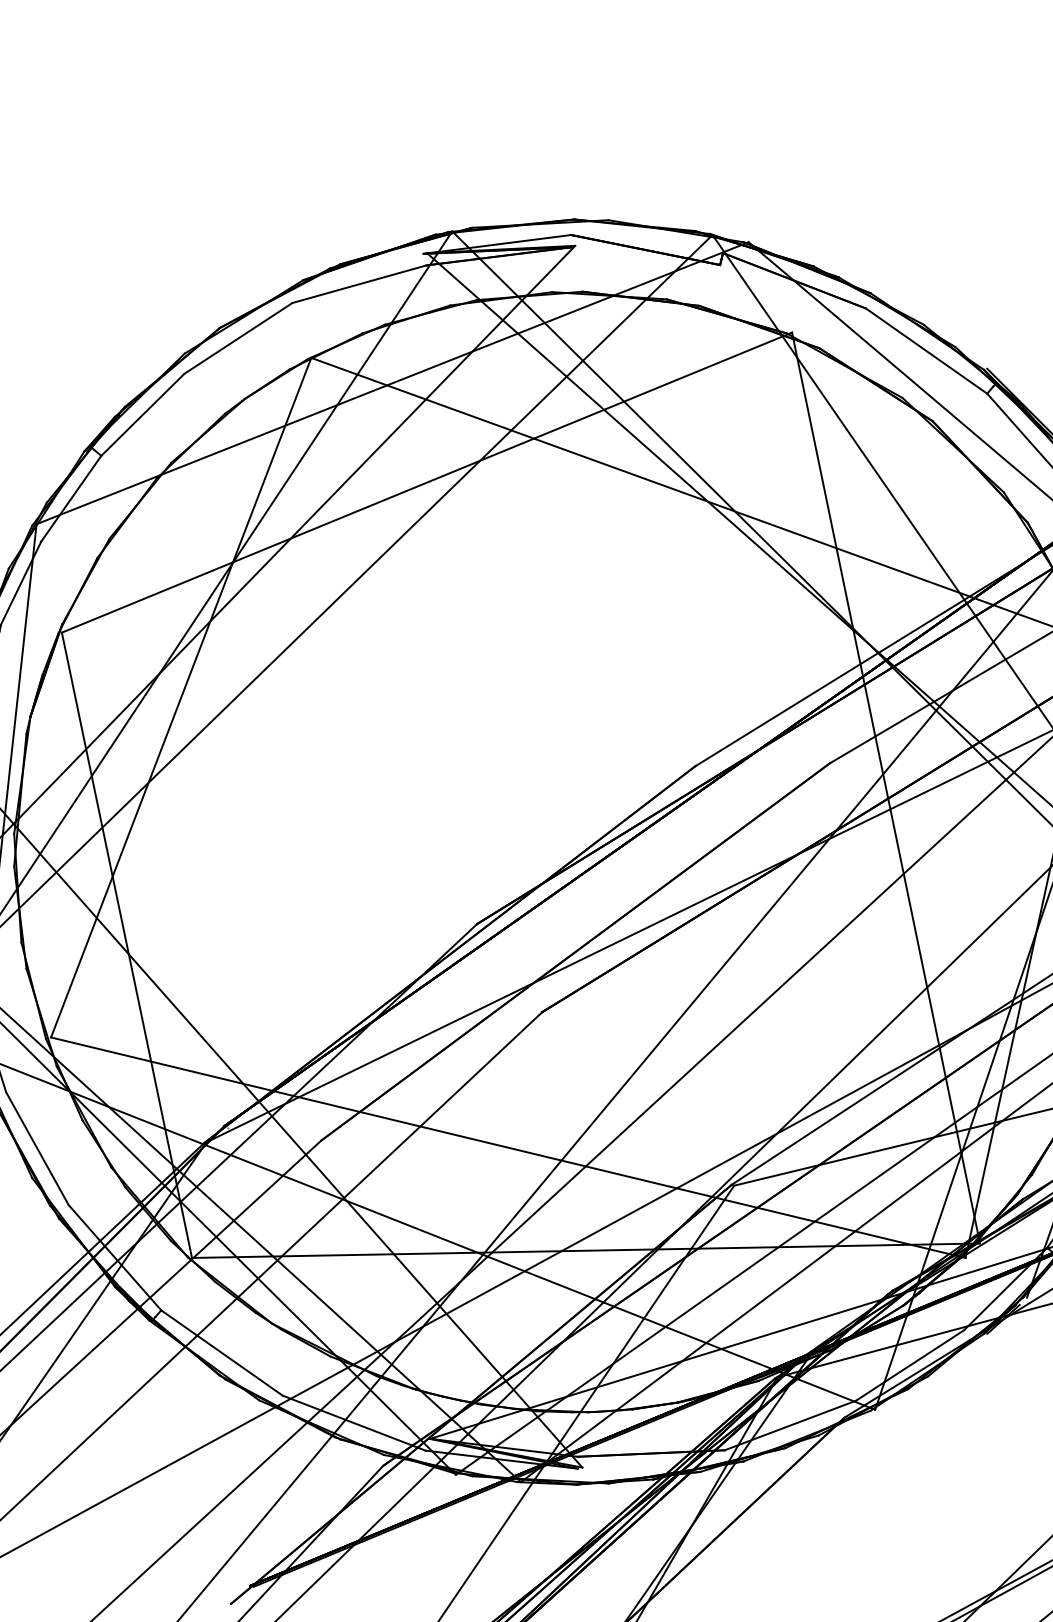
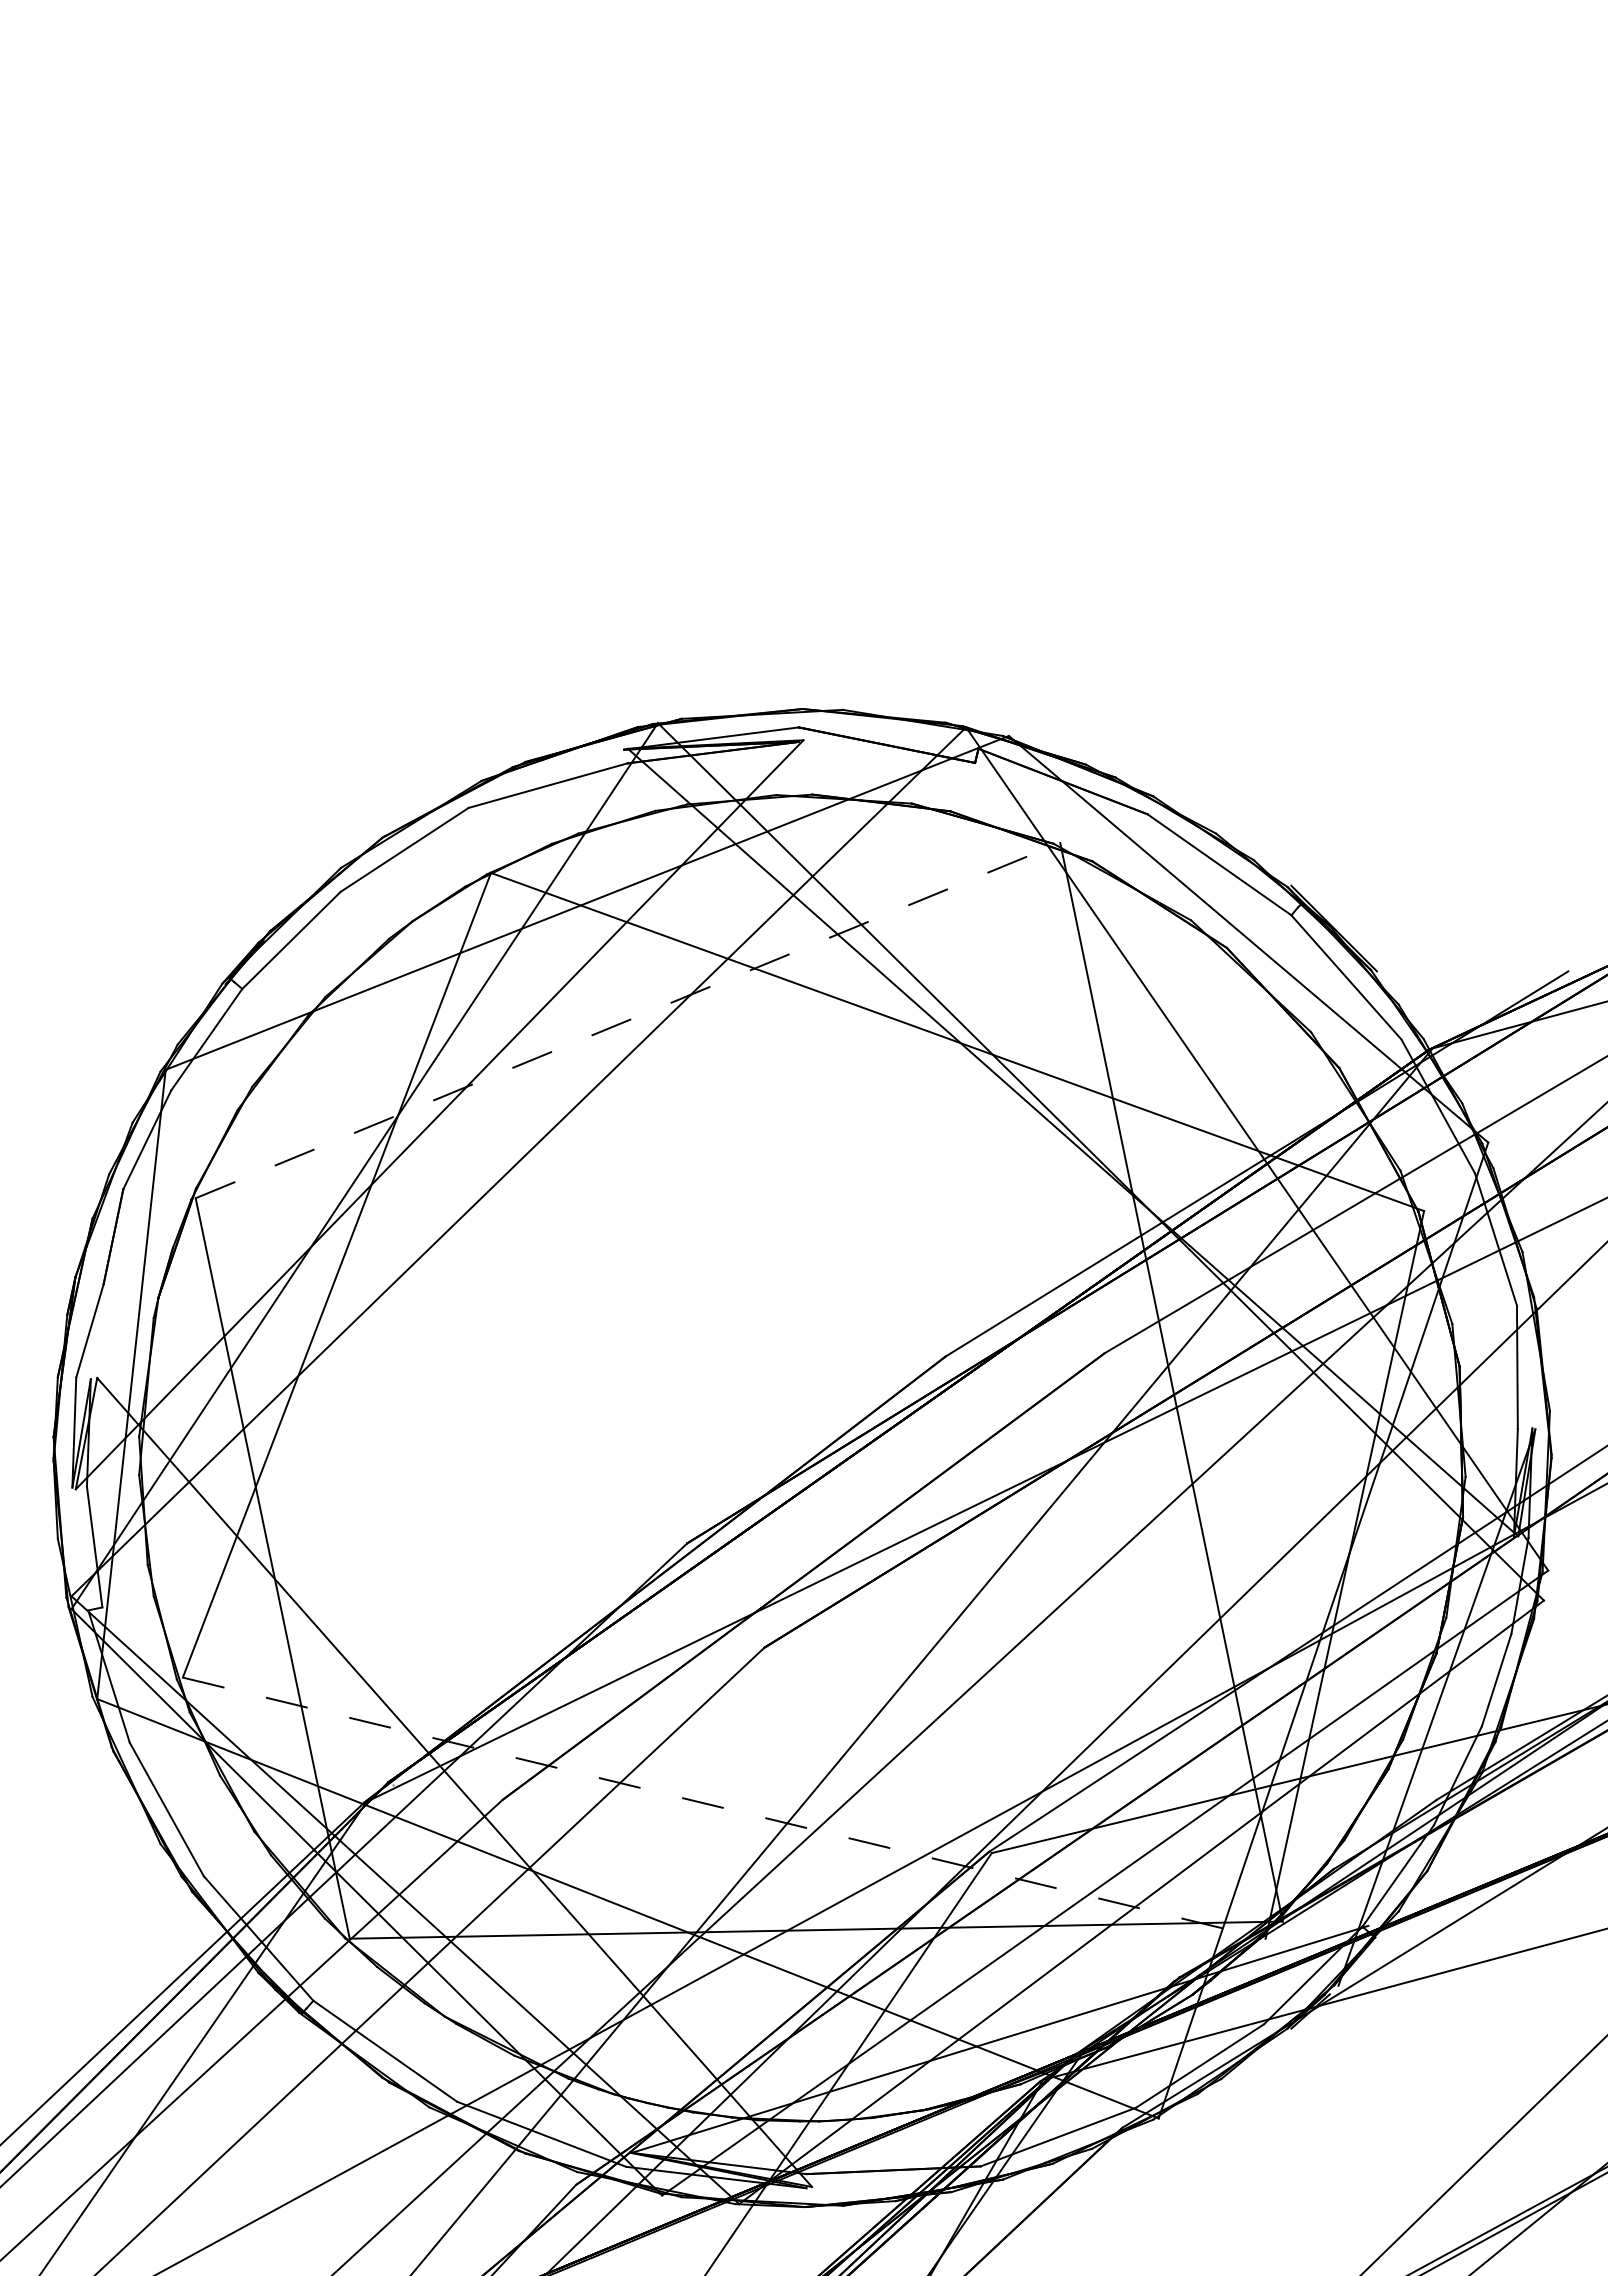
line: (427, 482) -> (628, 1020), solid -> dashed
line: (508, 1148) -> (724, 1808), solid -> dashed

